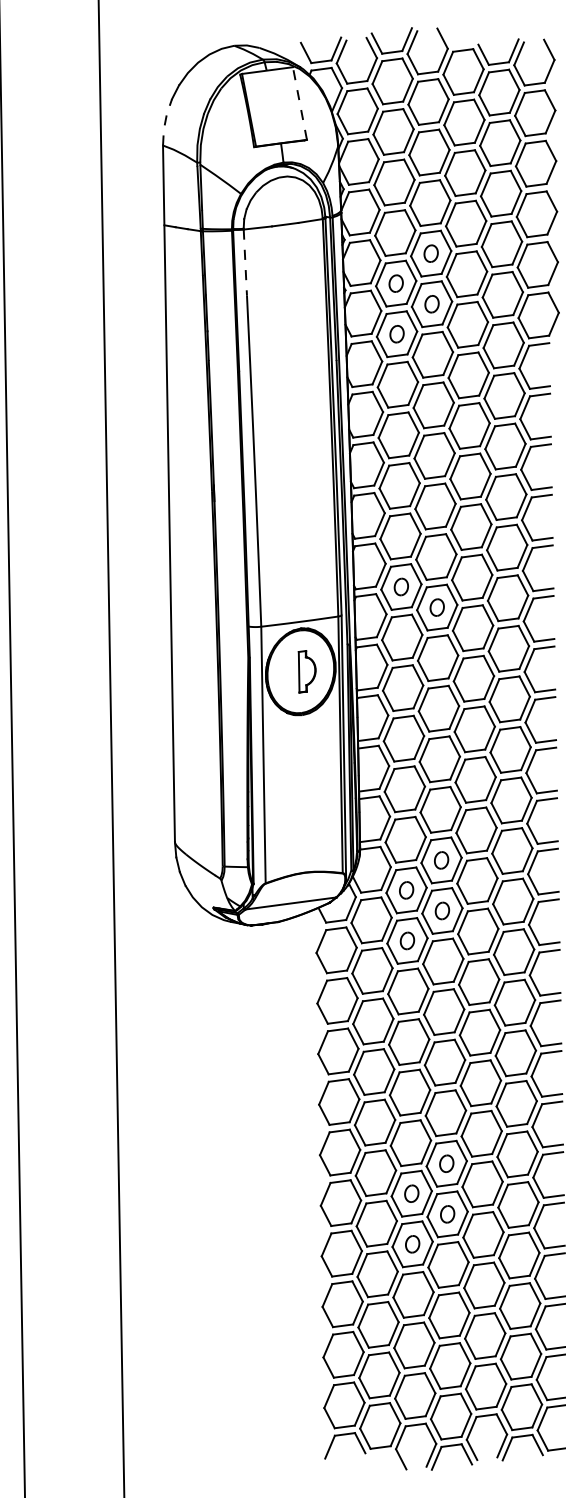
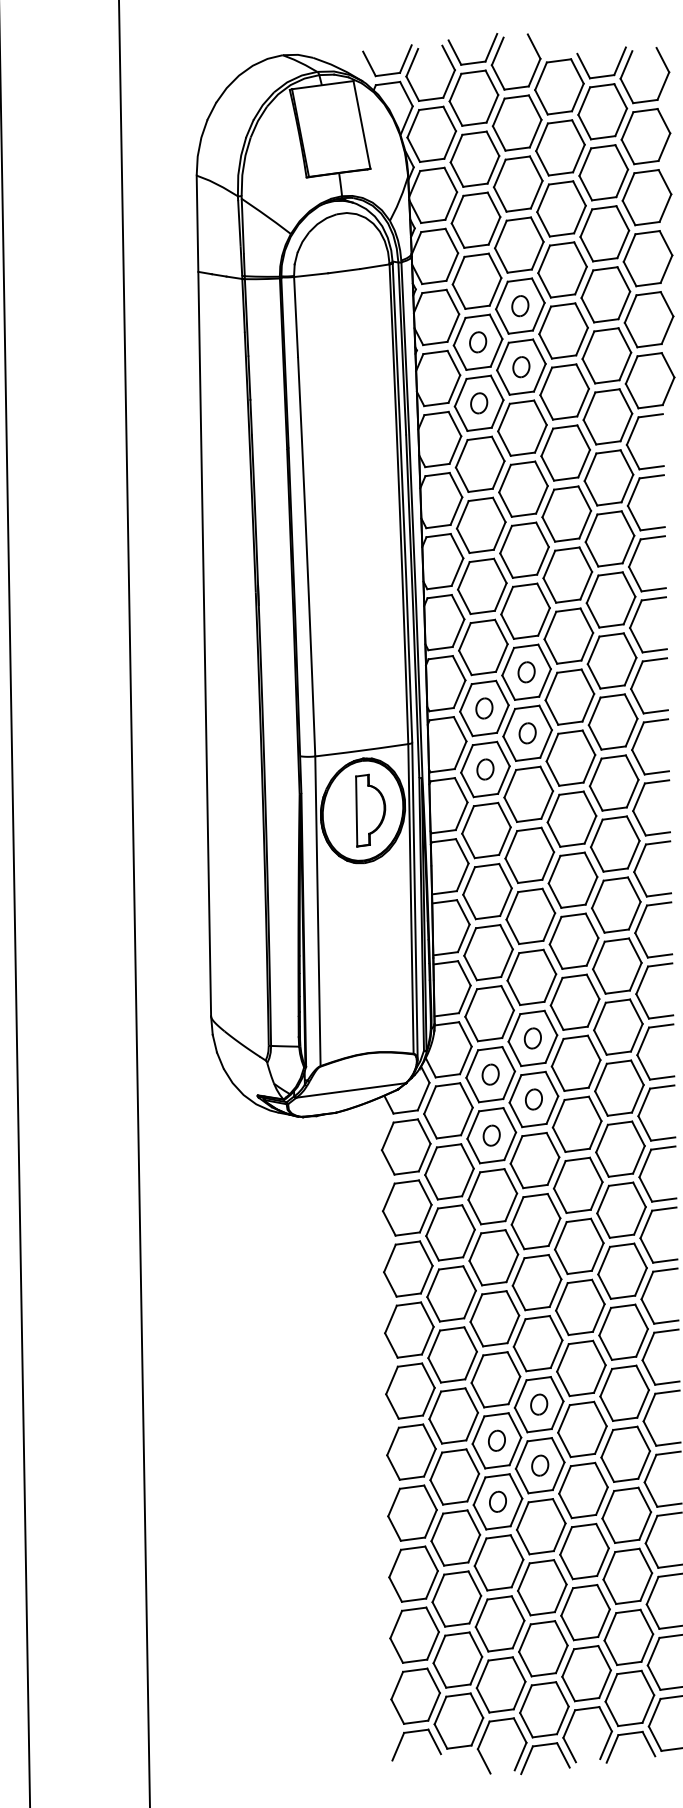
line: (299, 103) -> (361, 124), dashed -> solid
line: (165, 121) -> (199, 146), dashed -> solid
line: (245, 263) -> (296, 318), dashed -> solid
part: (435, 556) -> (525, 671), added
part: (401, 637) -> (484, 769), added
part: (307, 671) -> (371, 810), size x1.43

